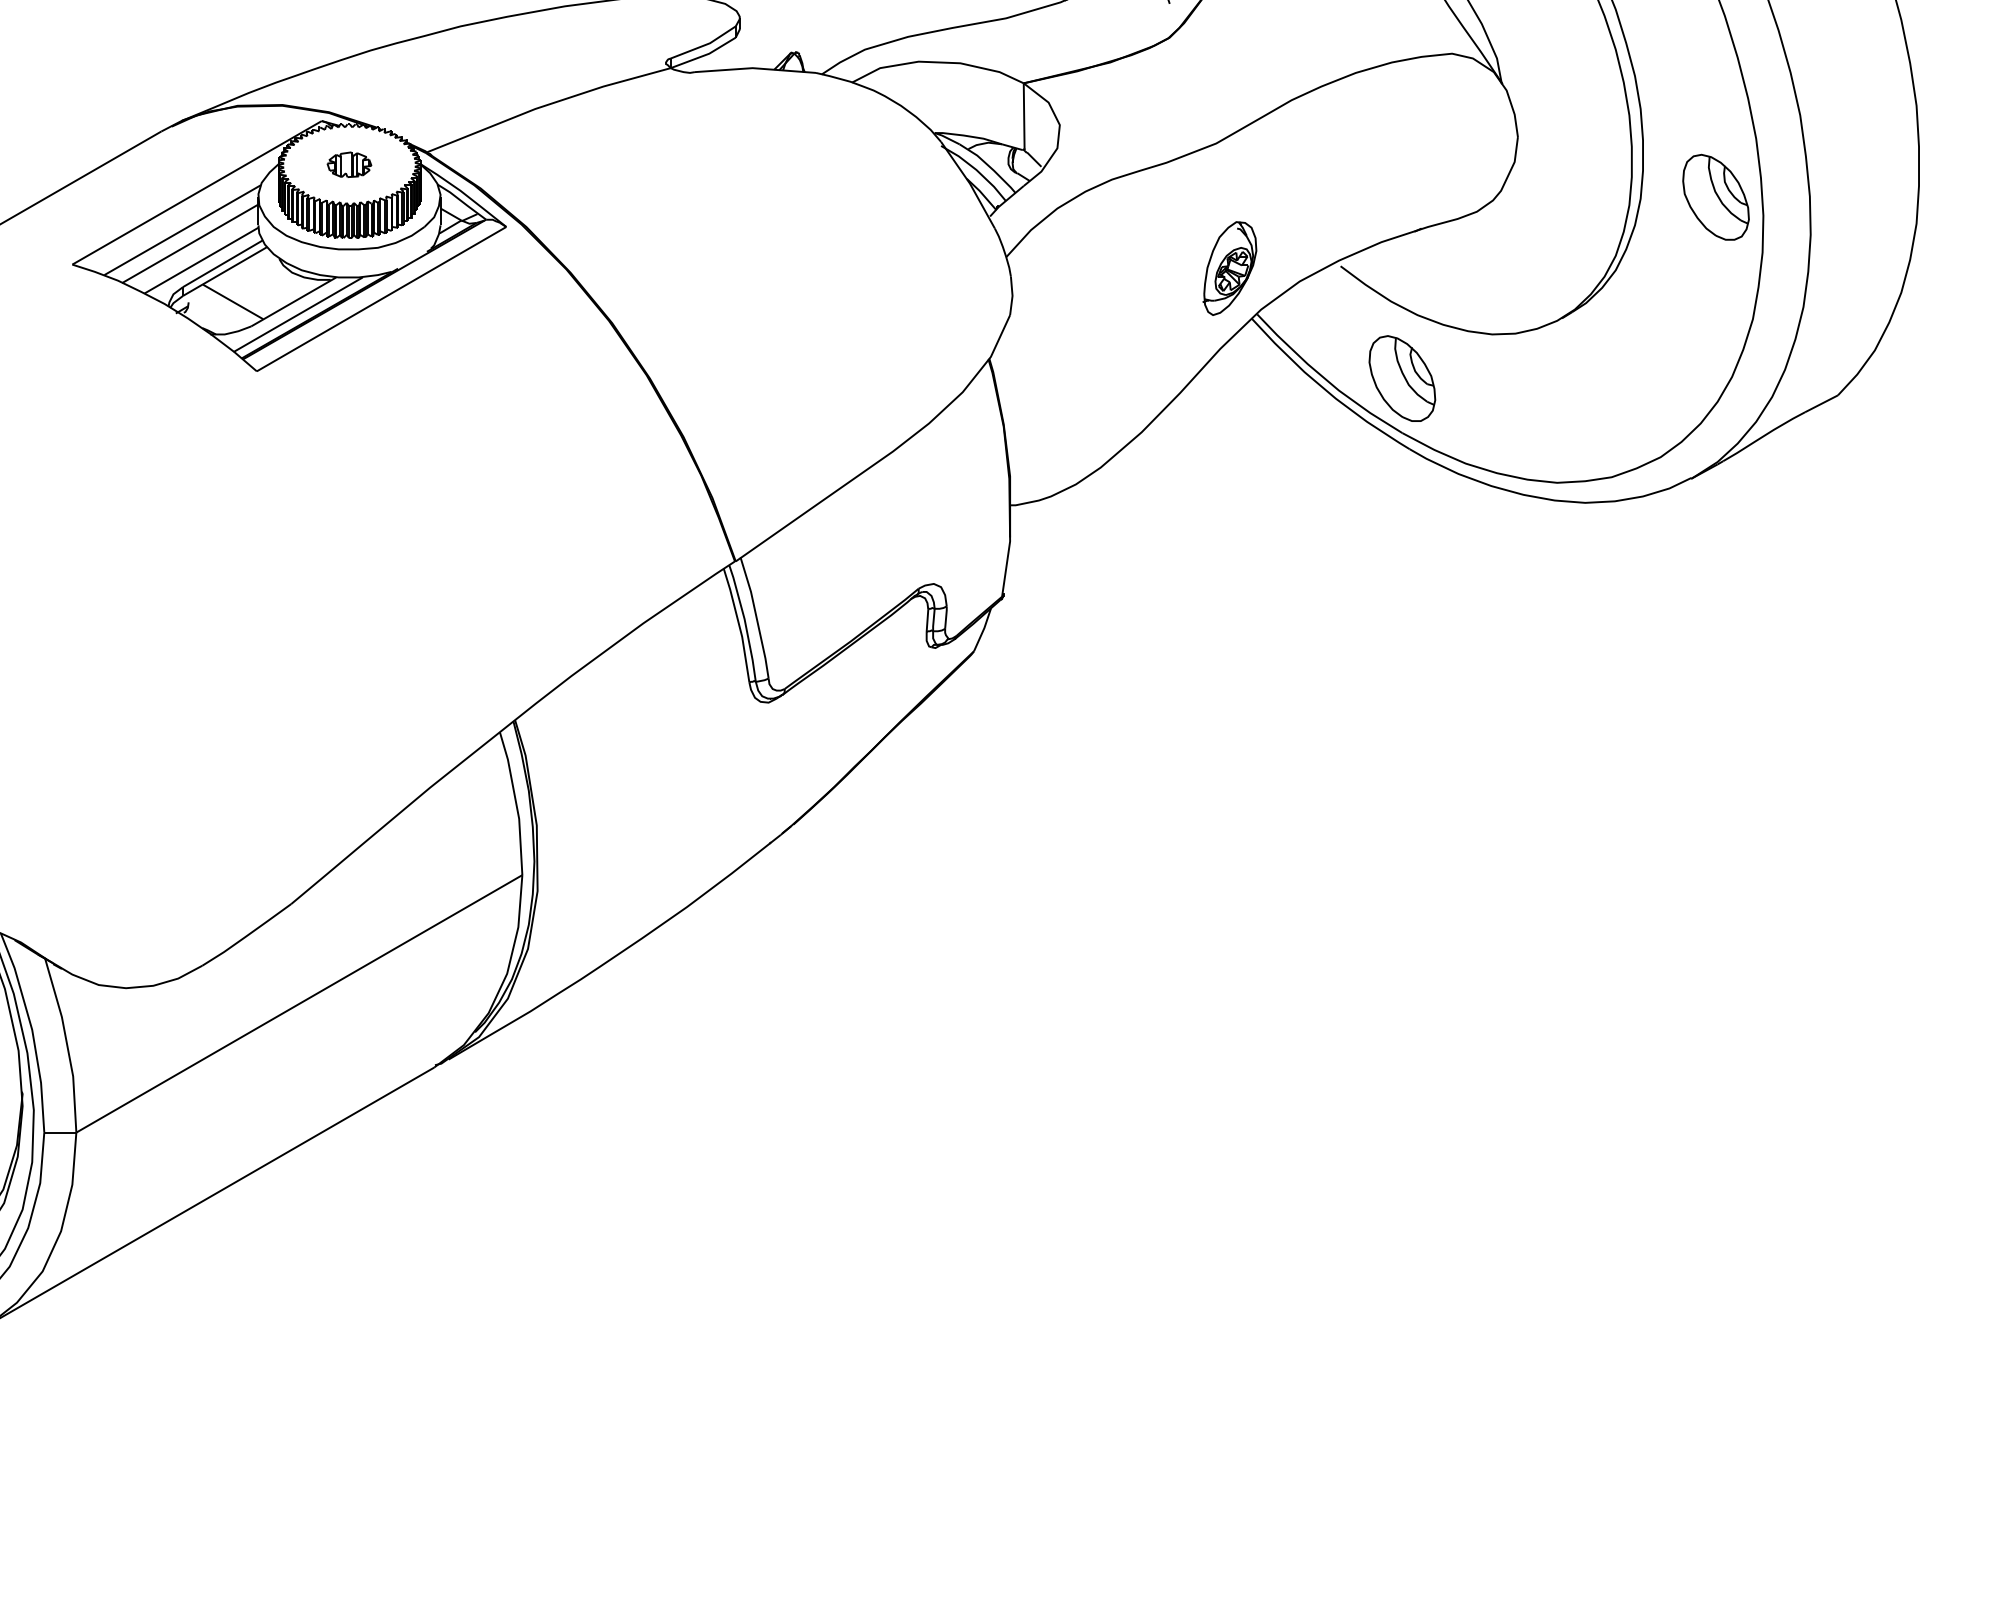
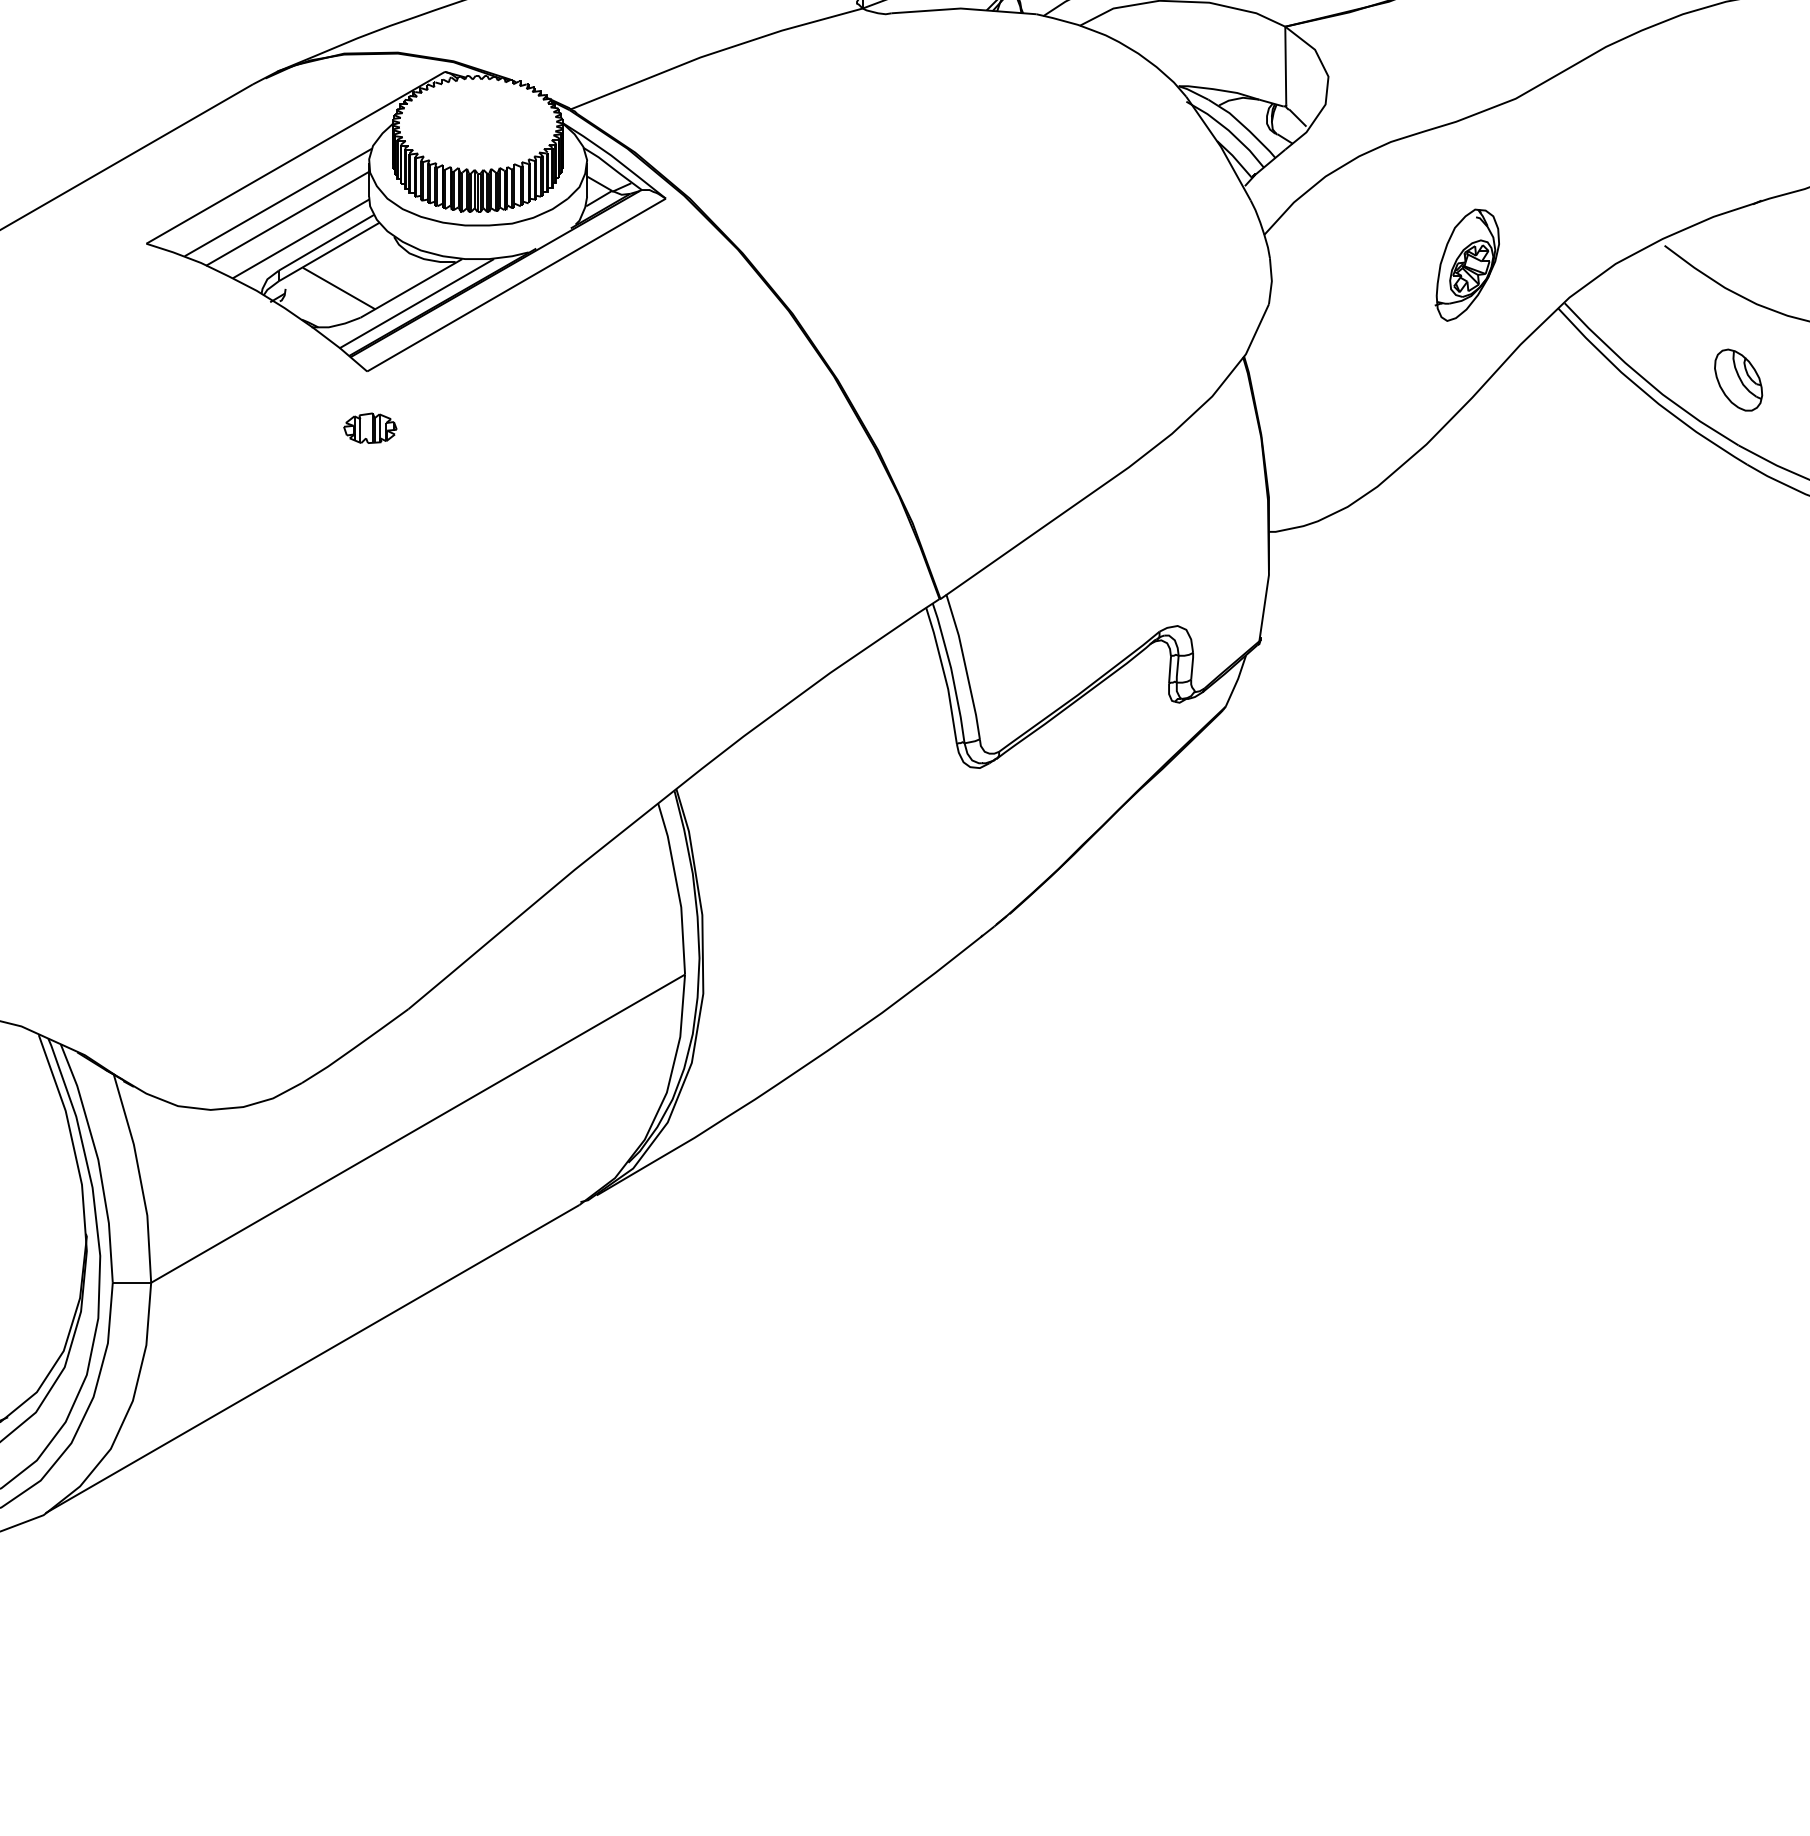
part: (349, 164) -> (370, 427), moved
part: (1229, 268) -> (1466, 265), moved
part: (1402, 378) -> (1738, 380), size x0.6

